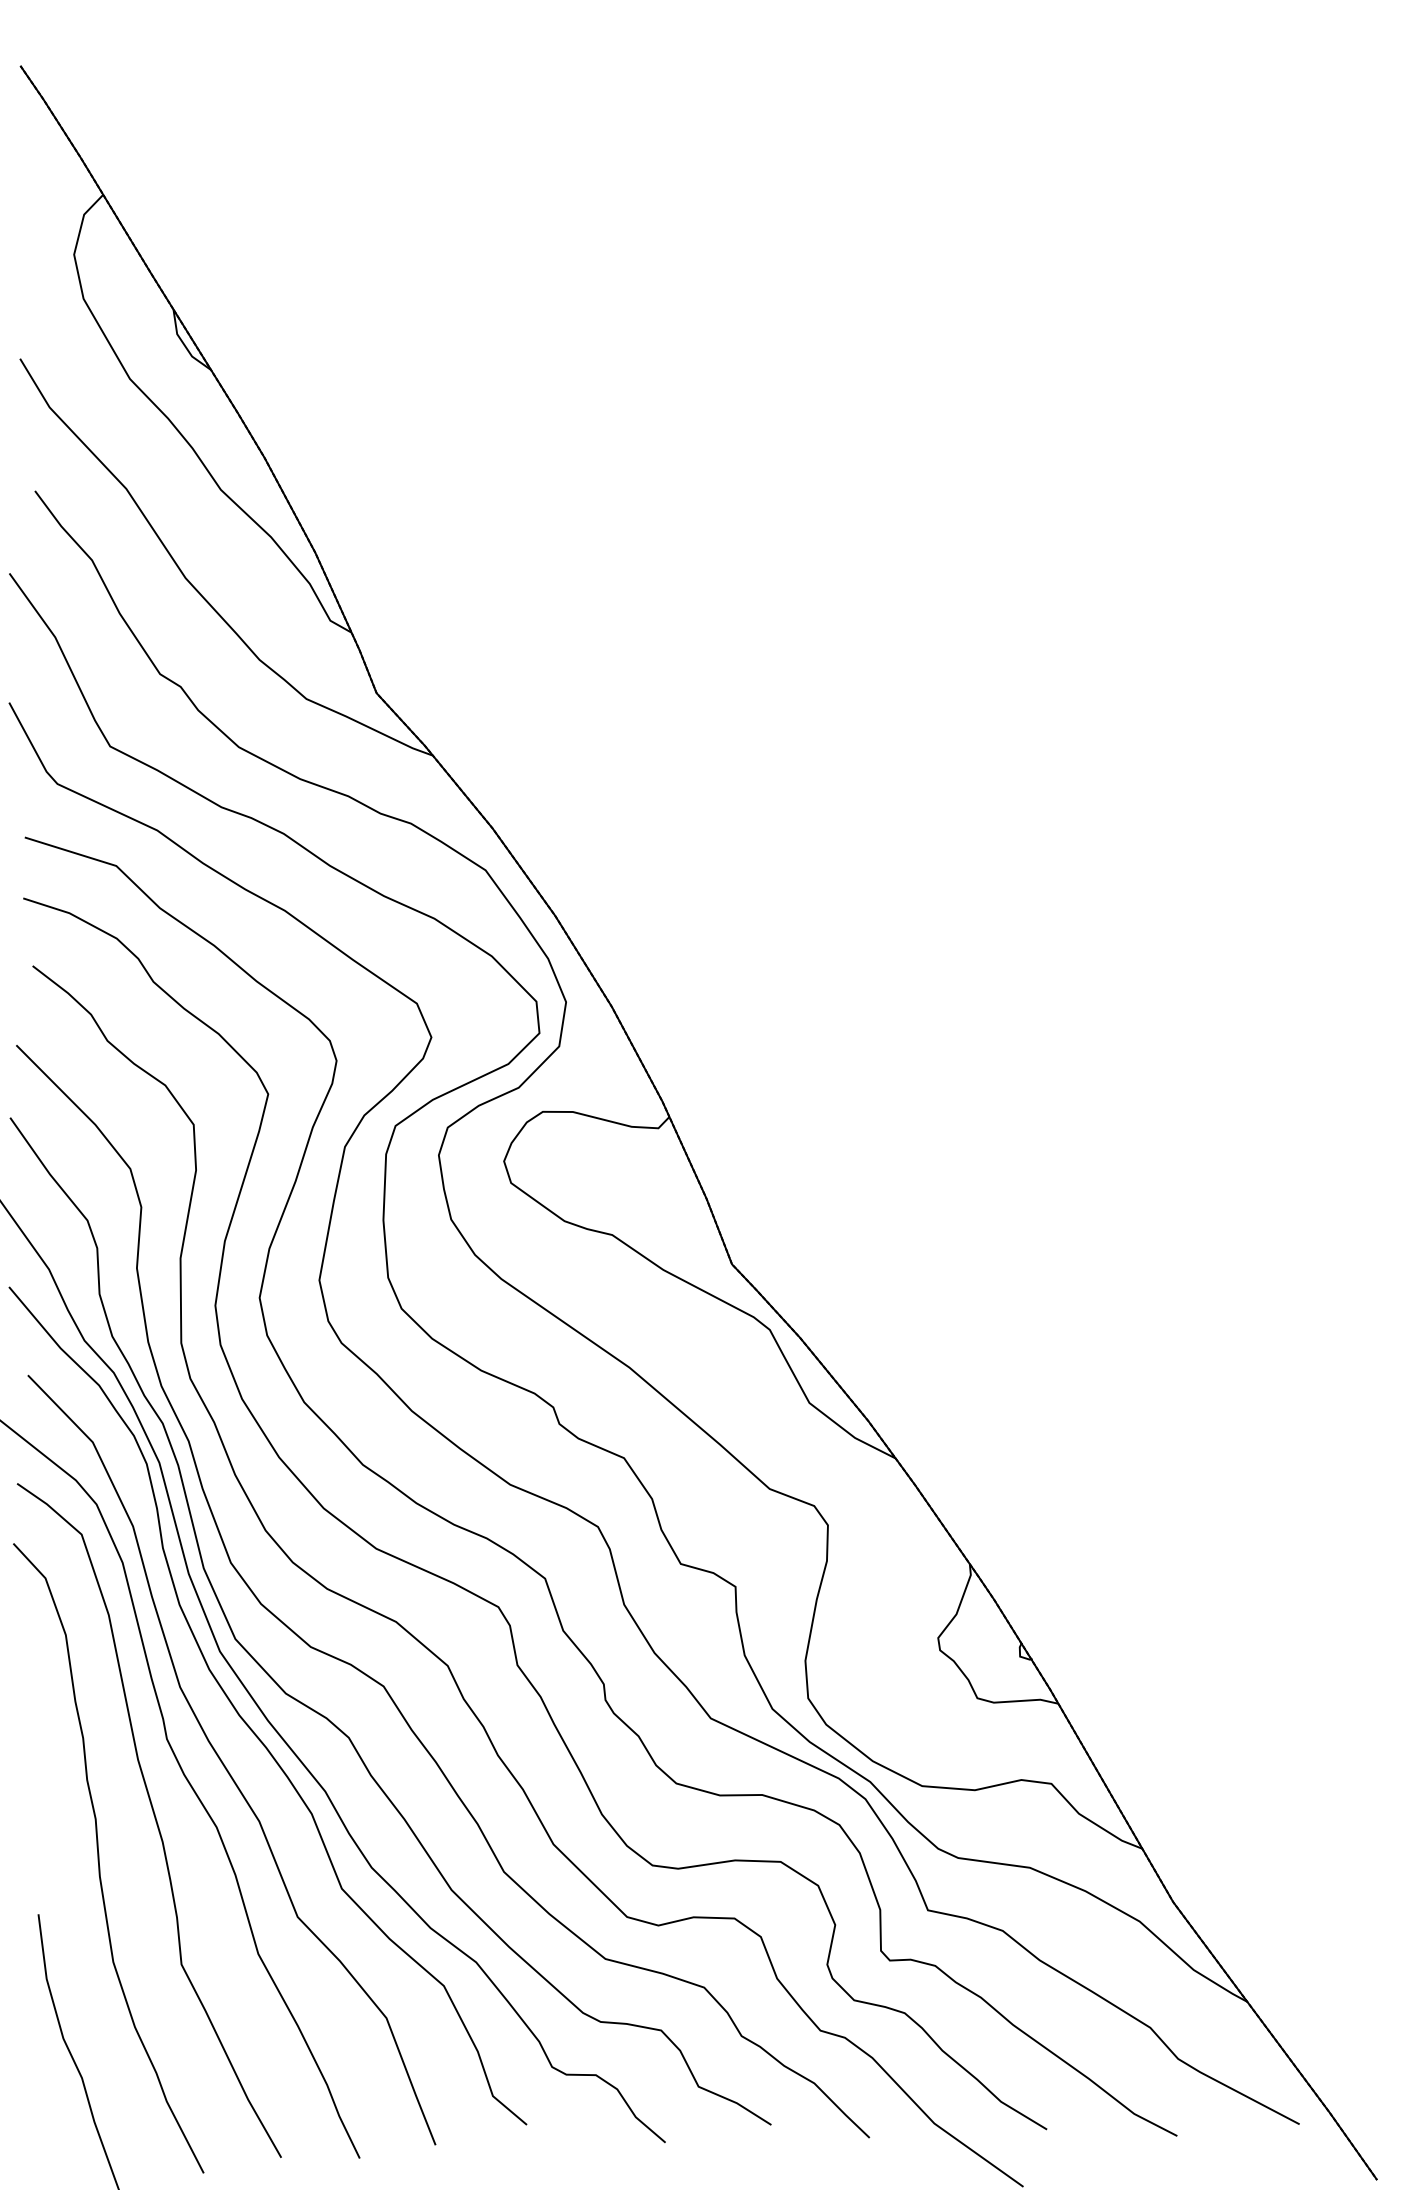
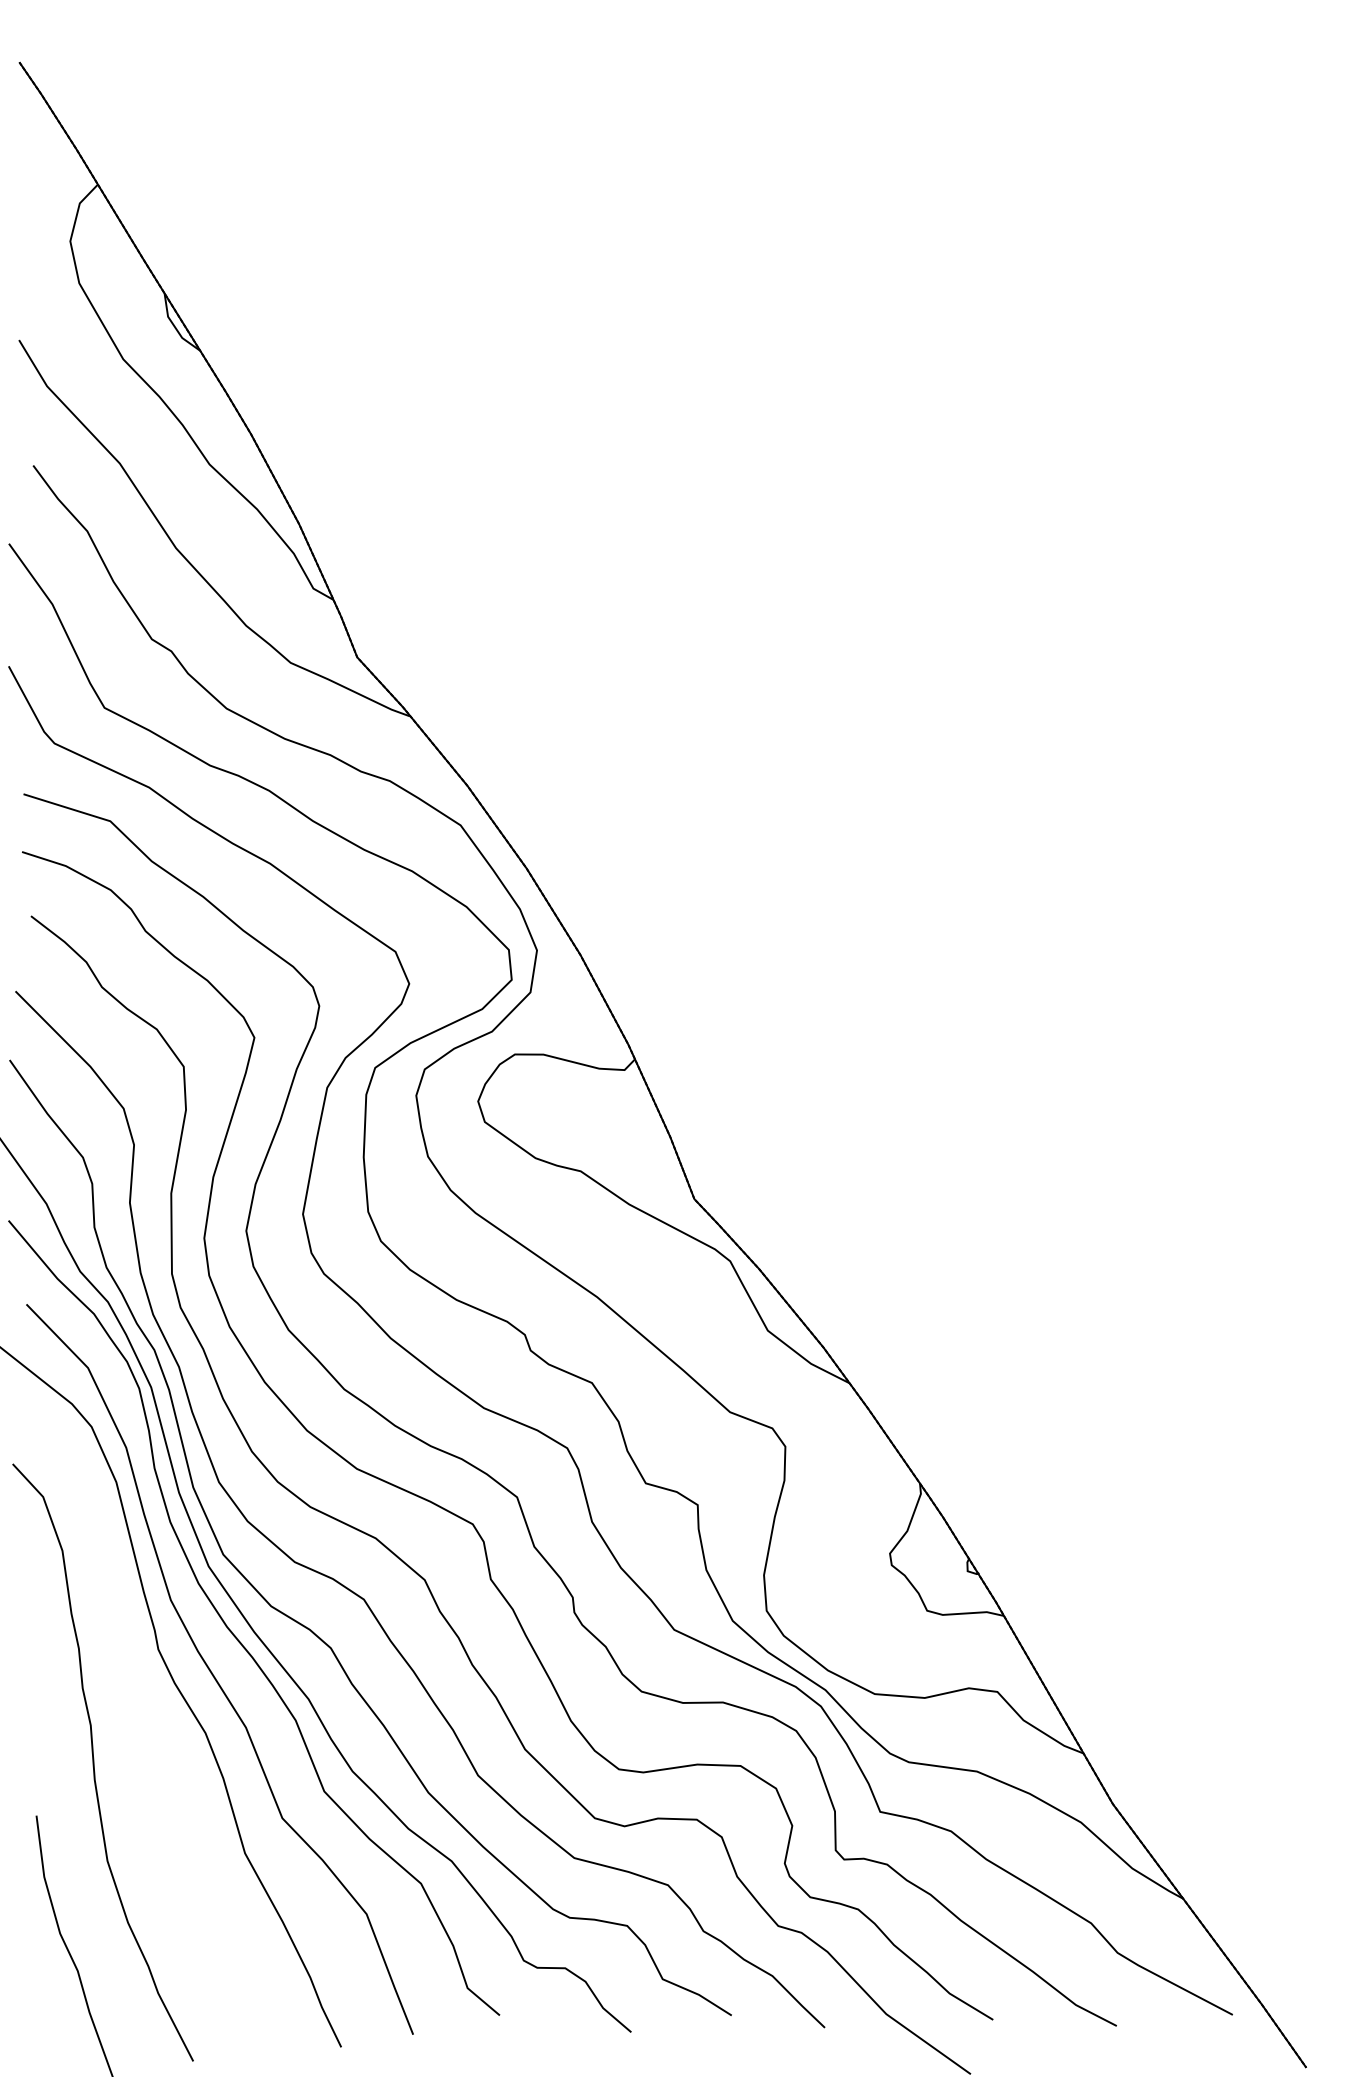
curve: (154, 1819) -> (146, 1725), removed

